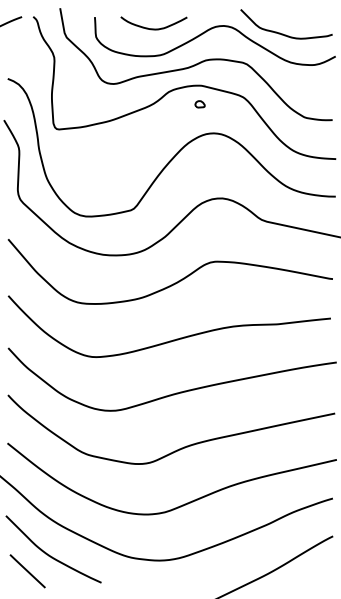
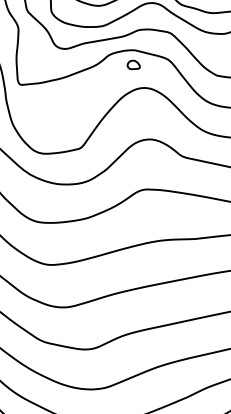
part: (199, 104) -> (133, 65), size x1.67

